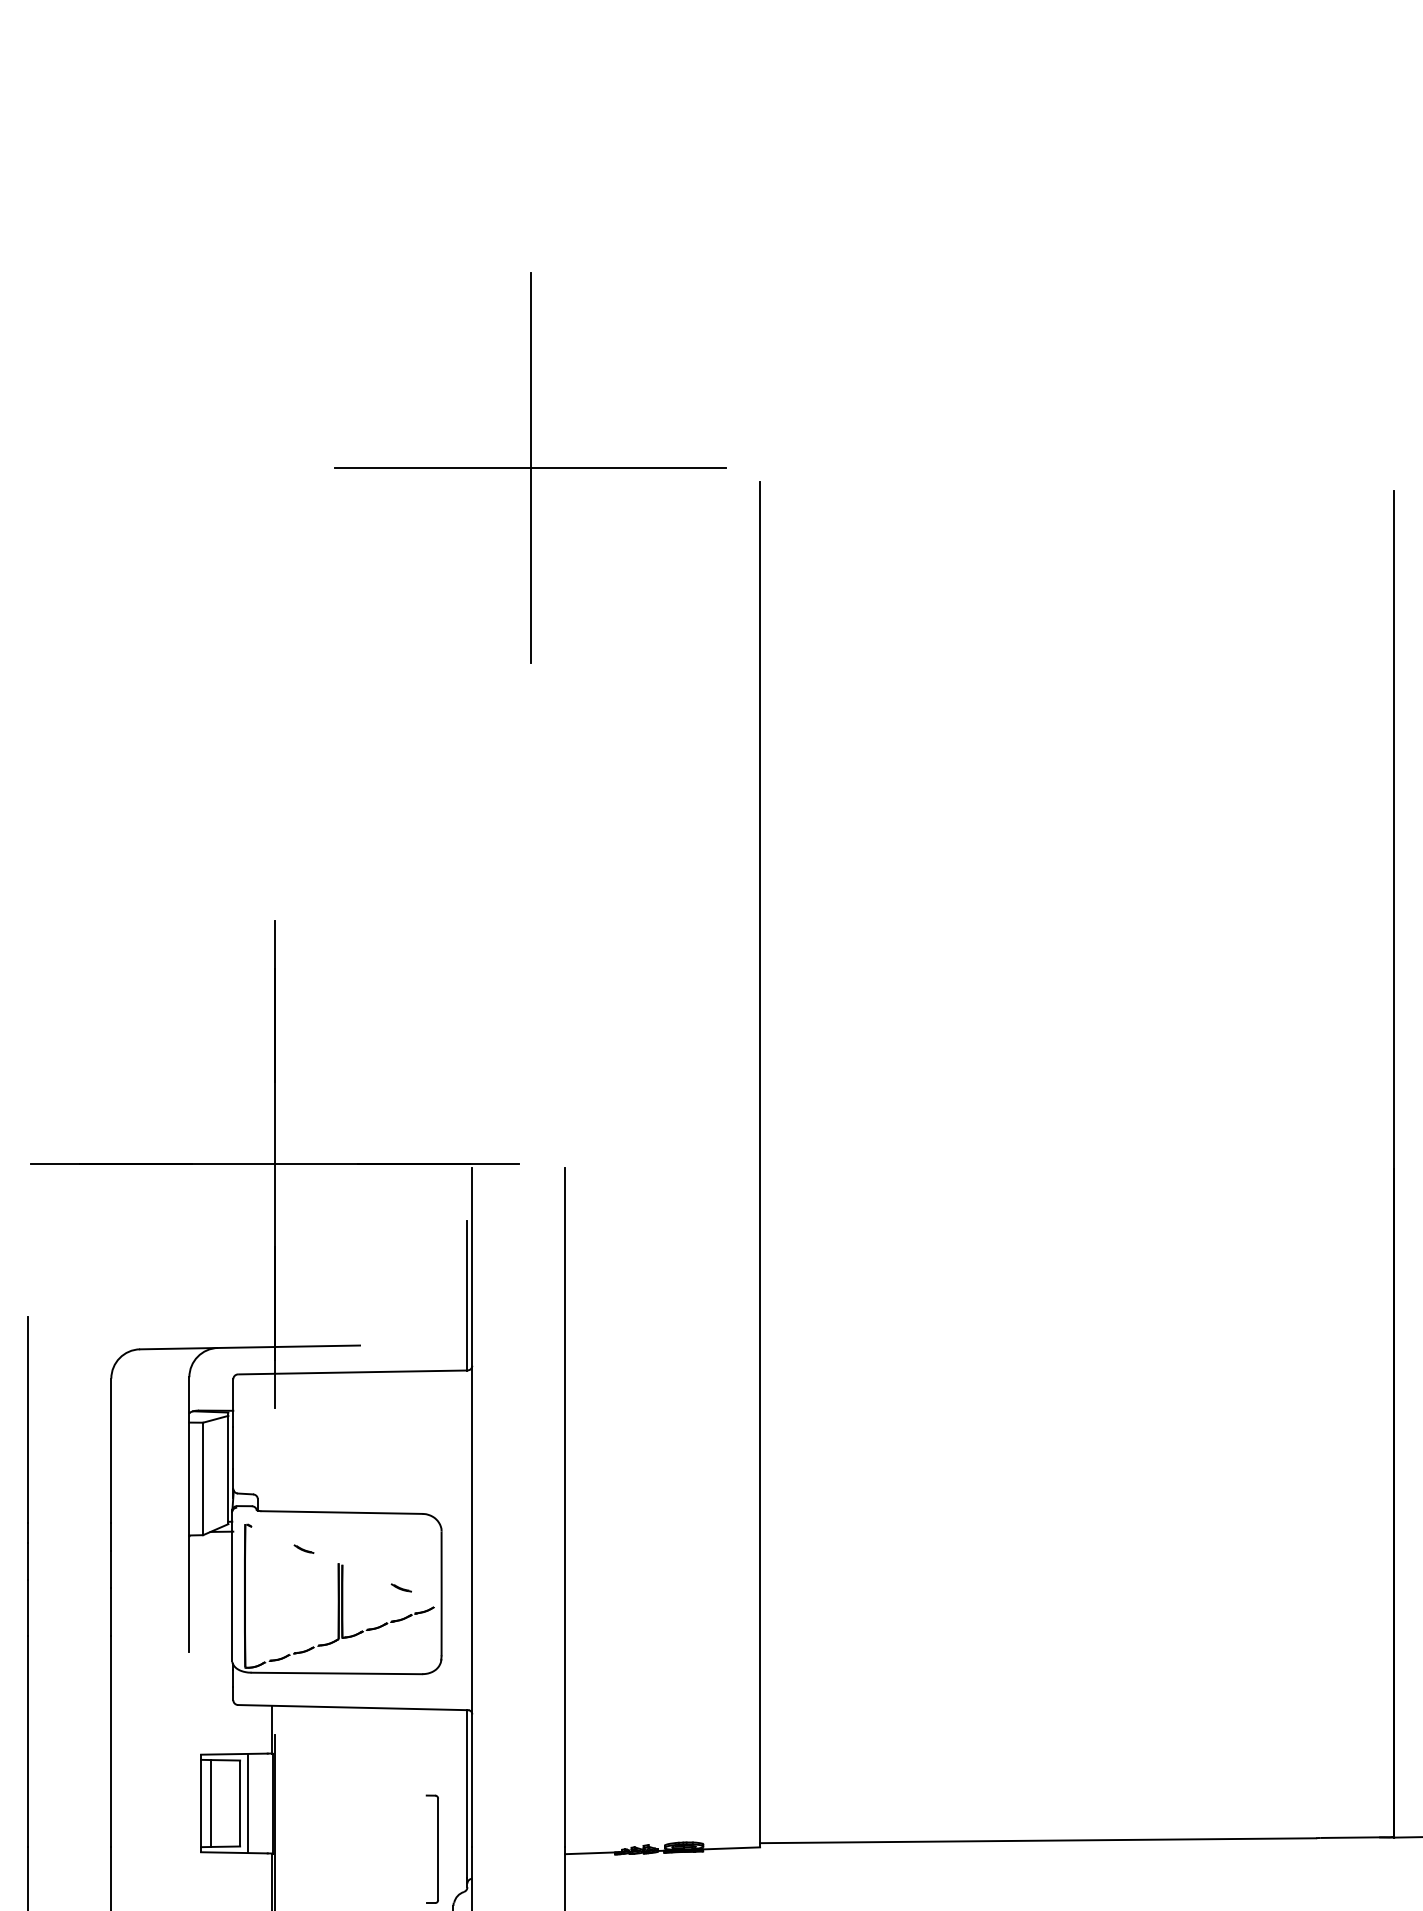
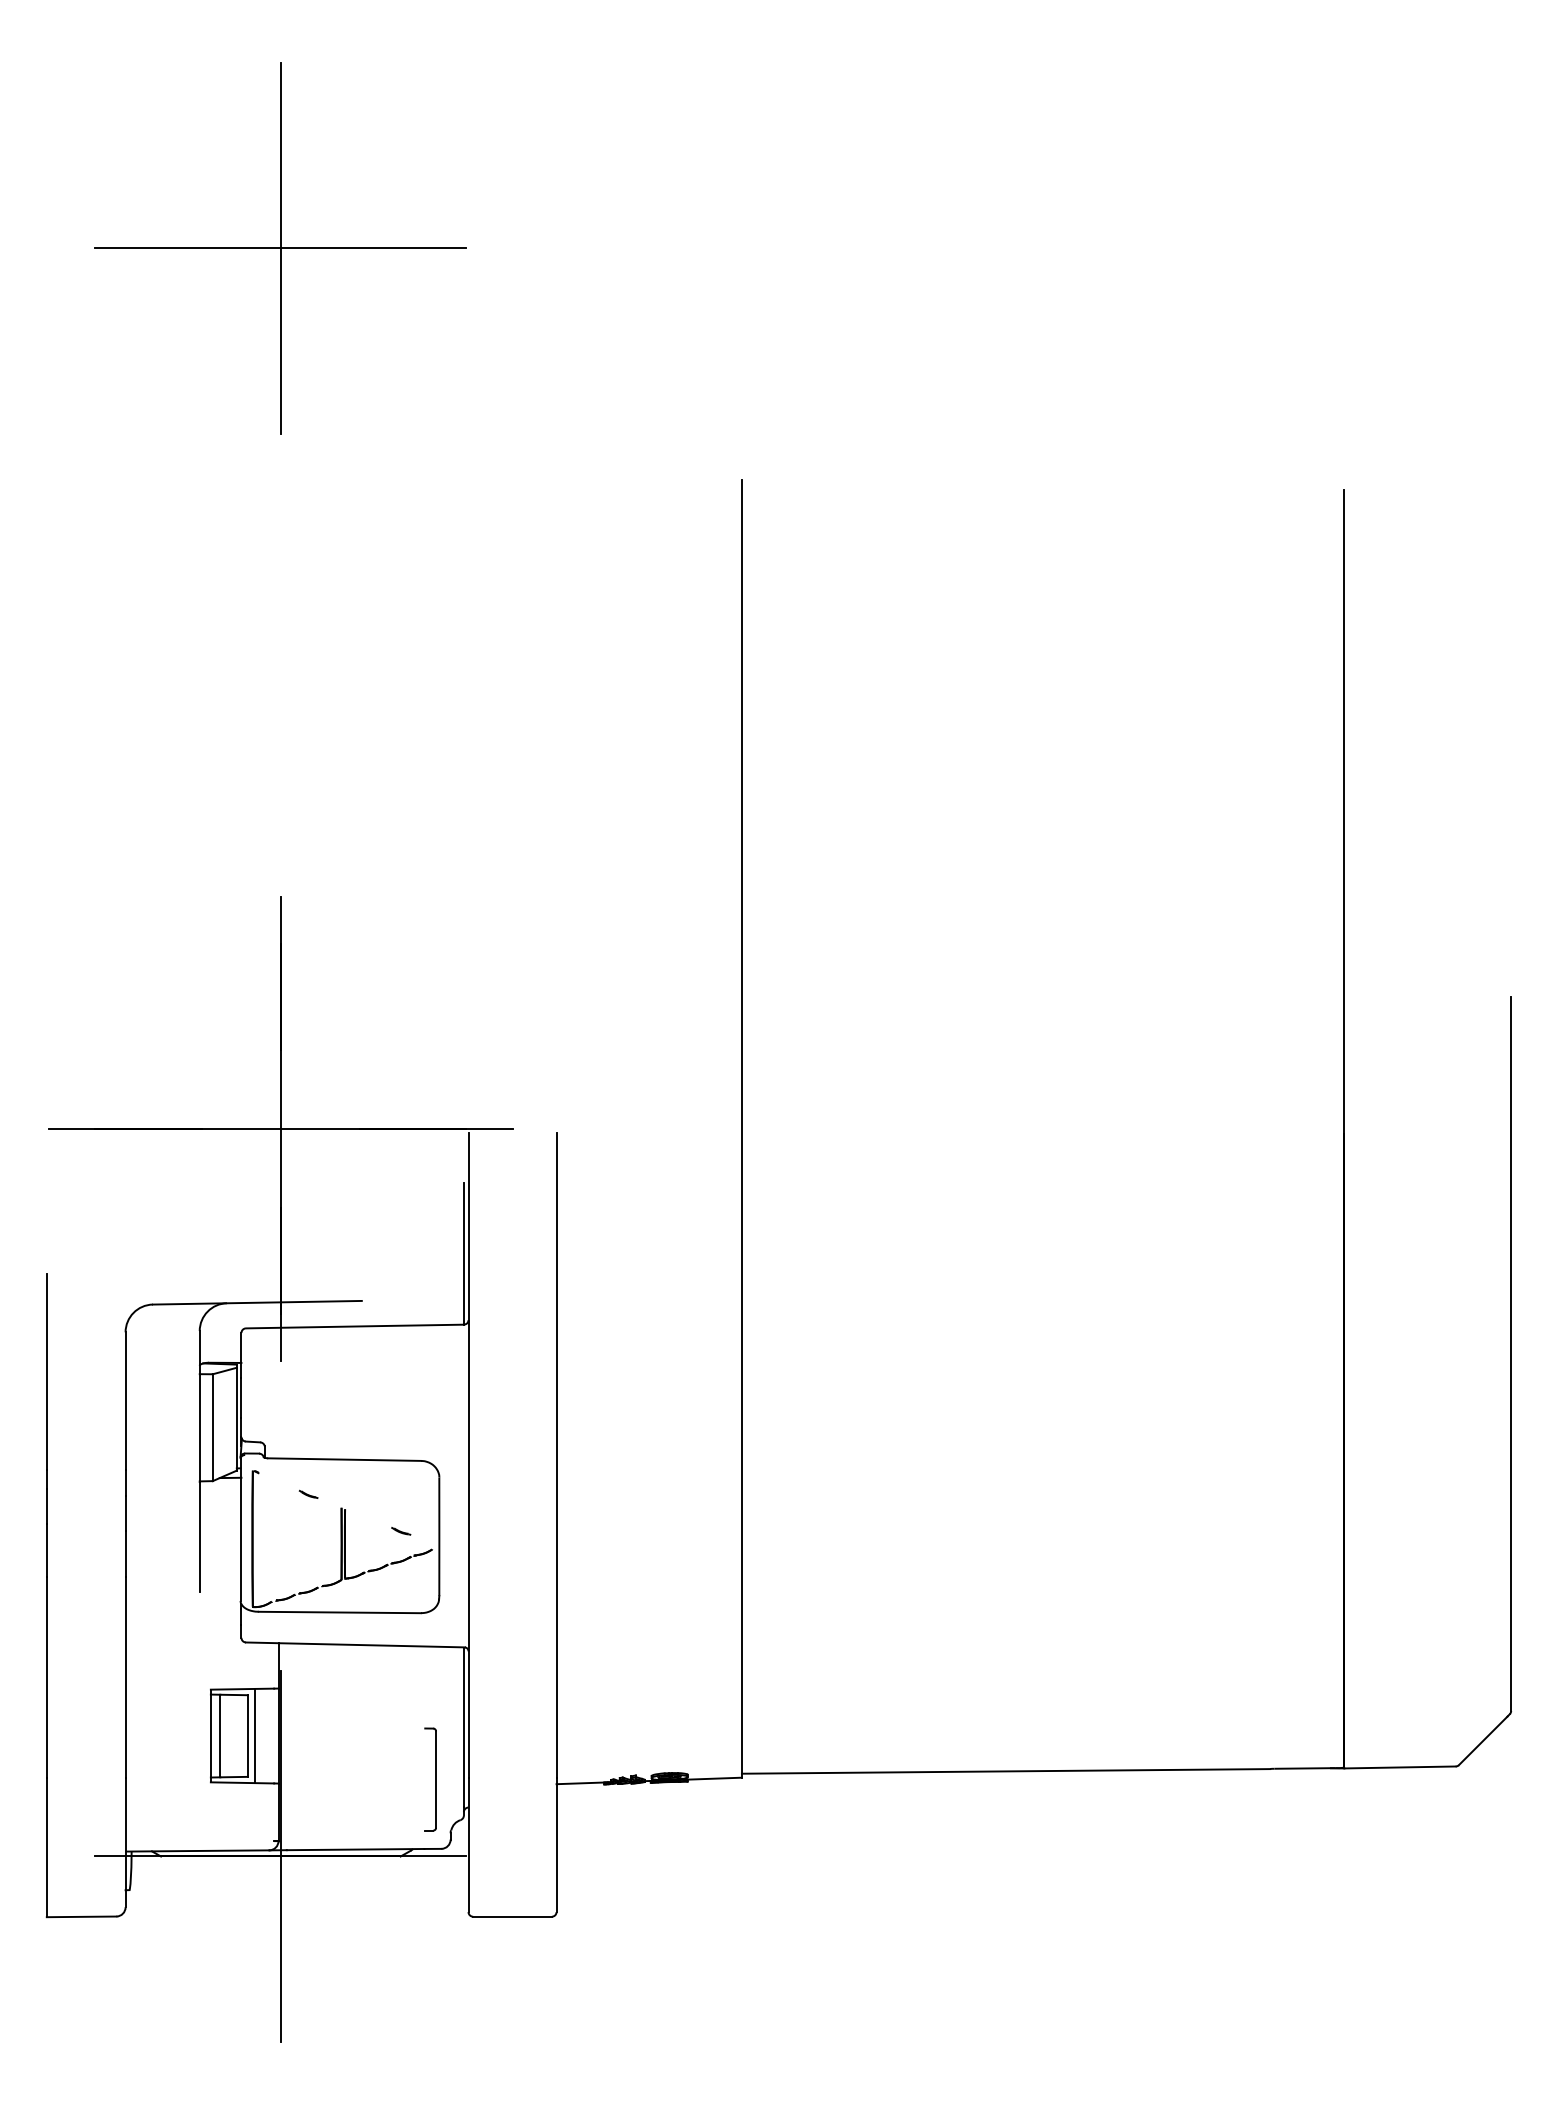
part: (530, 468) -> (280, 248), moved

